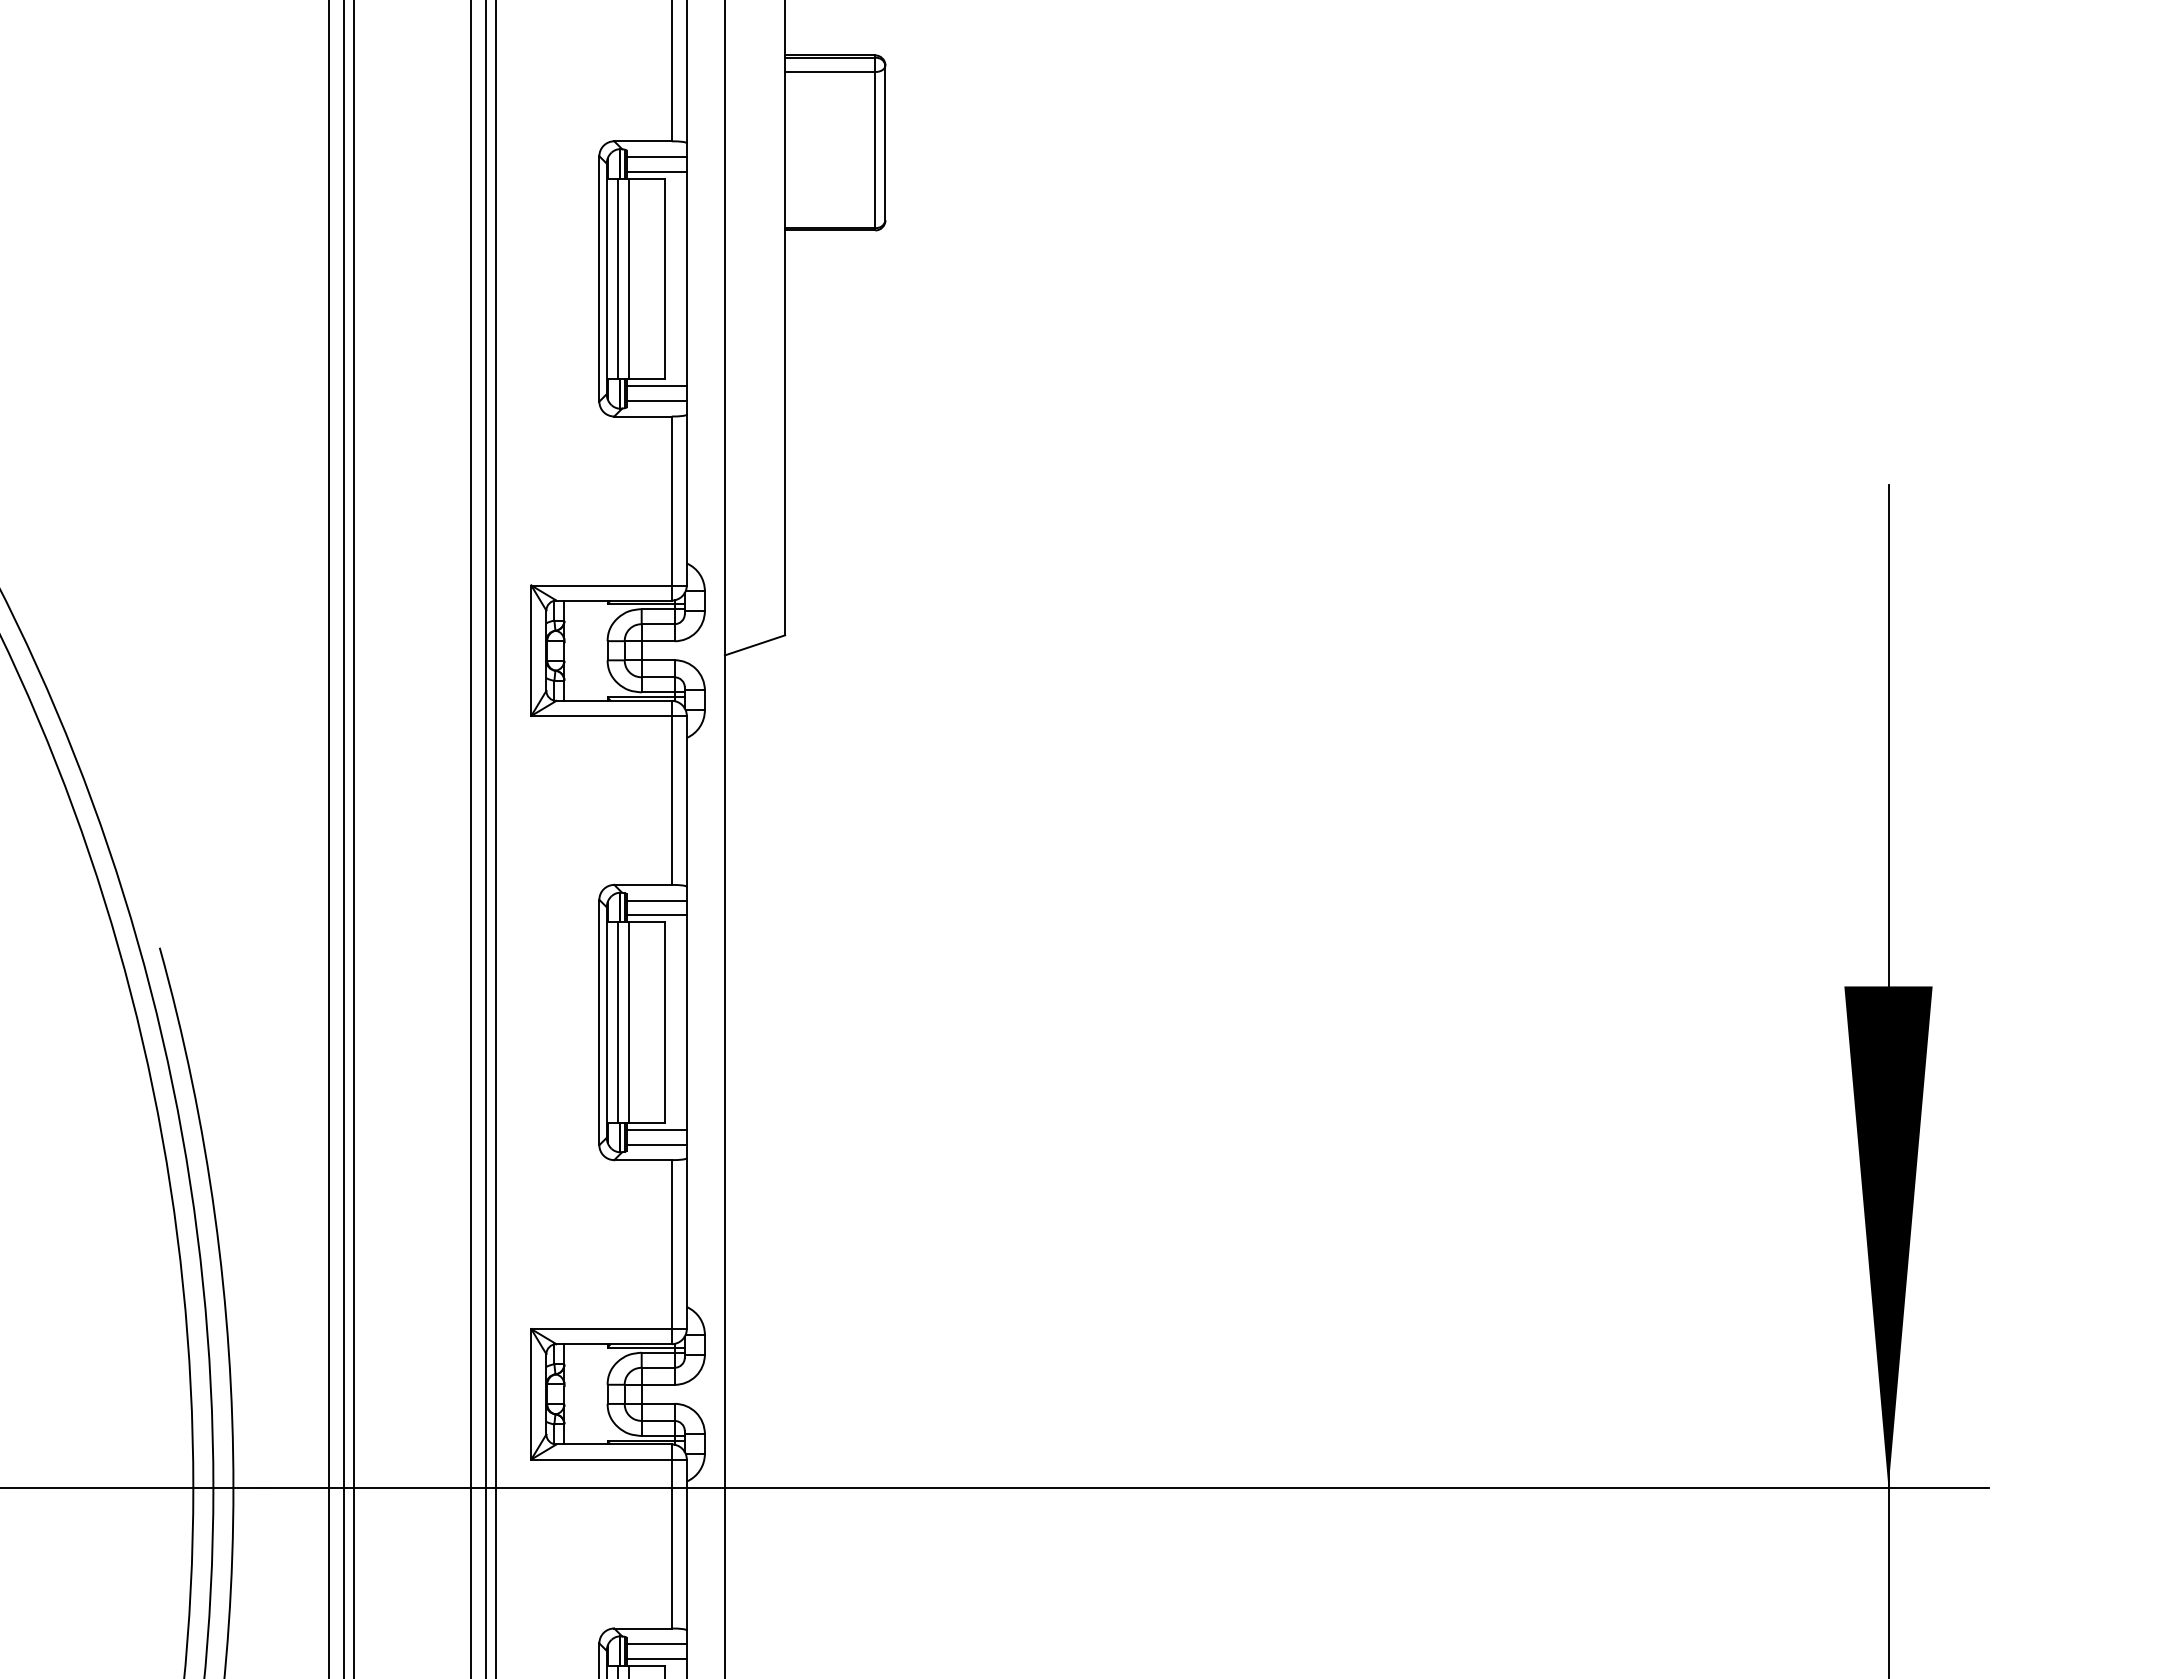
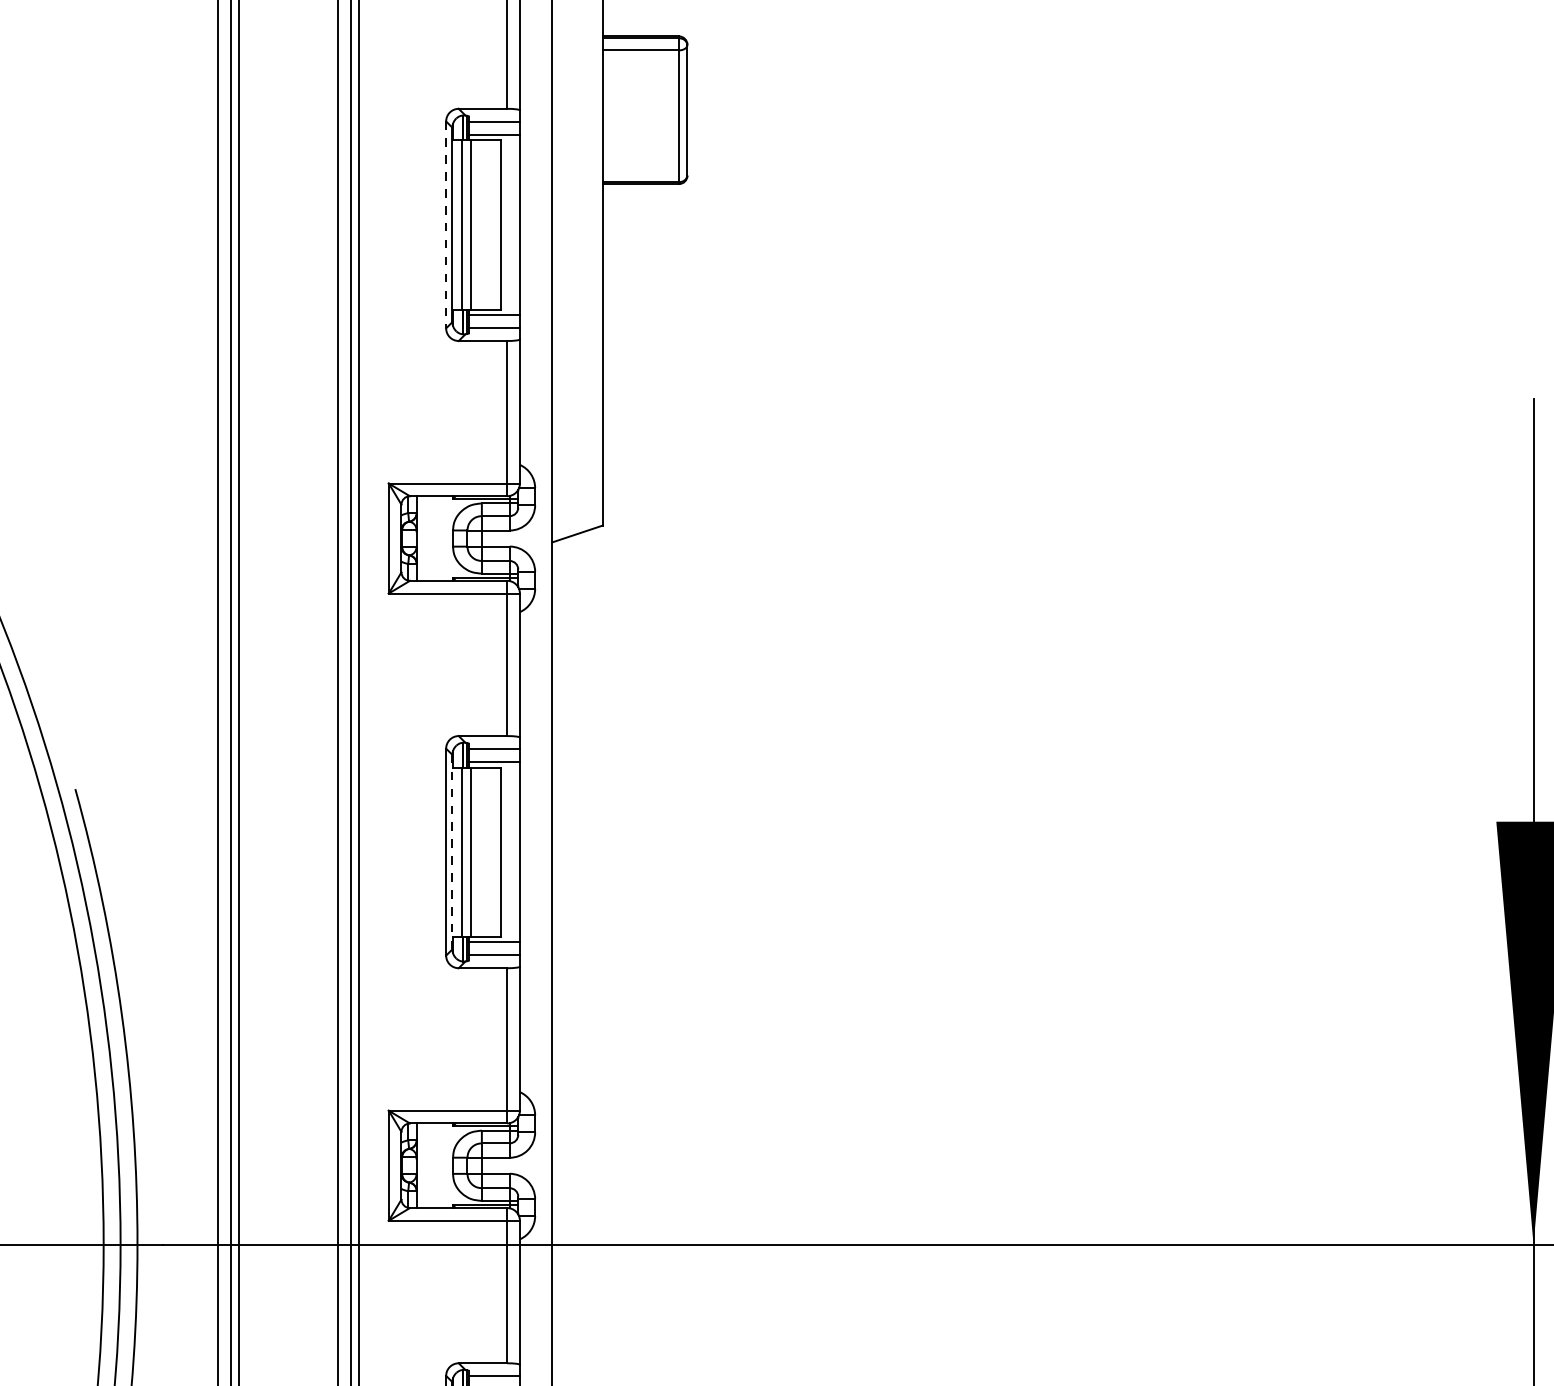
line: (599, 278) -> (446, 224), solid -> dashed
line: (606, 1022) -> (452, 852), solid -> dashed

